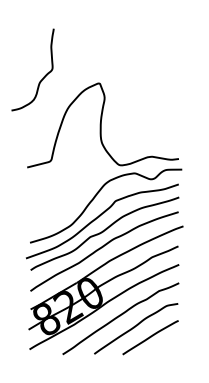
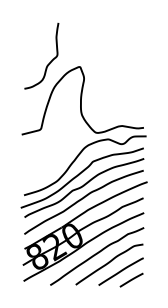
curve: (43, 76) -> (50, 61), moved
line: (163, 348) -> (131, 280), added

